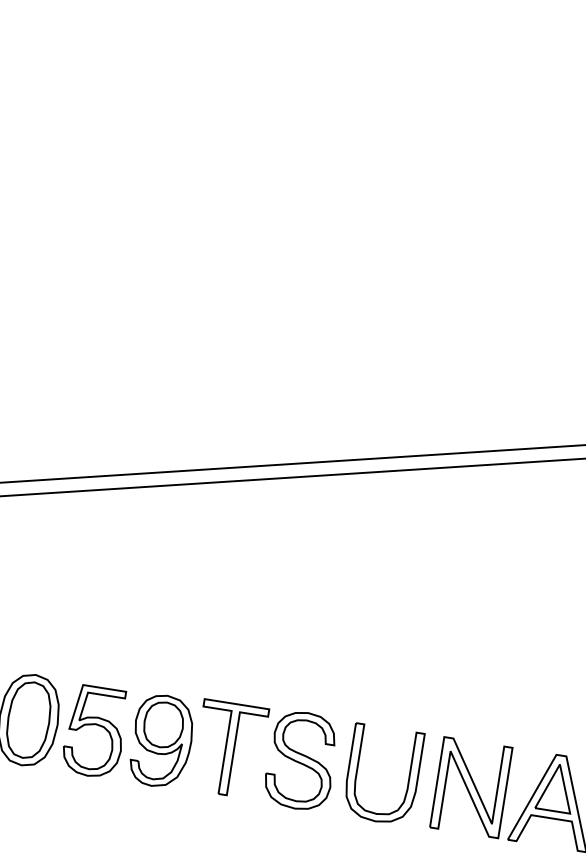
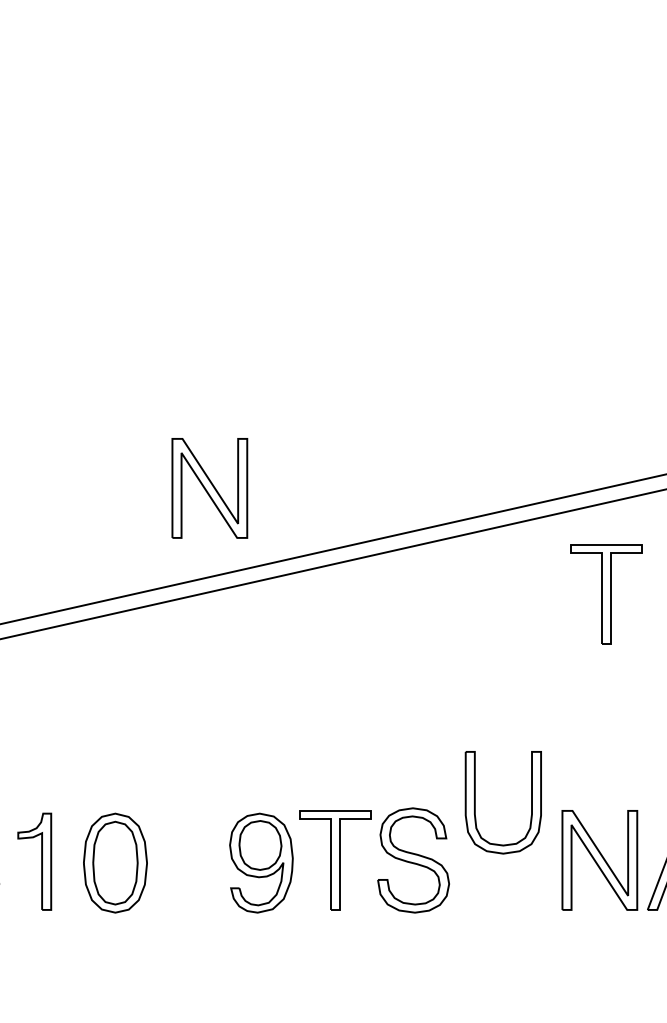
part: (168, 391) -> (209, 488), added
part: (515, 545) -> (606, 594), added
part: (94, 725) -> (186, 857), removed
part: (357, 770) -> (475, 802), moved

